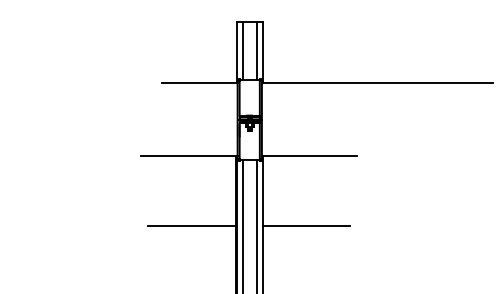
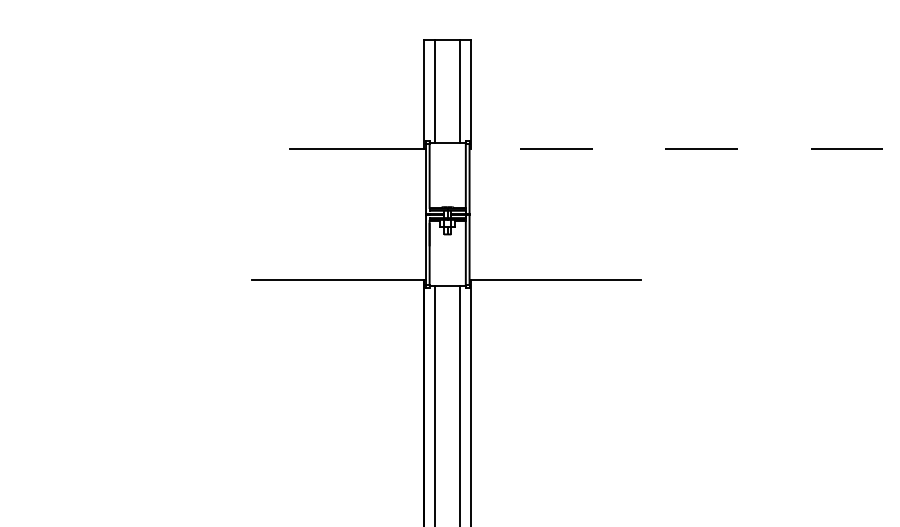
line: (376, 83) -> (674, 149), solid -> dashed
line: (191, 226) -> (343, 406), removed
line: (306, 226) -> (549, 406), removed

